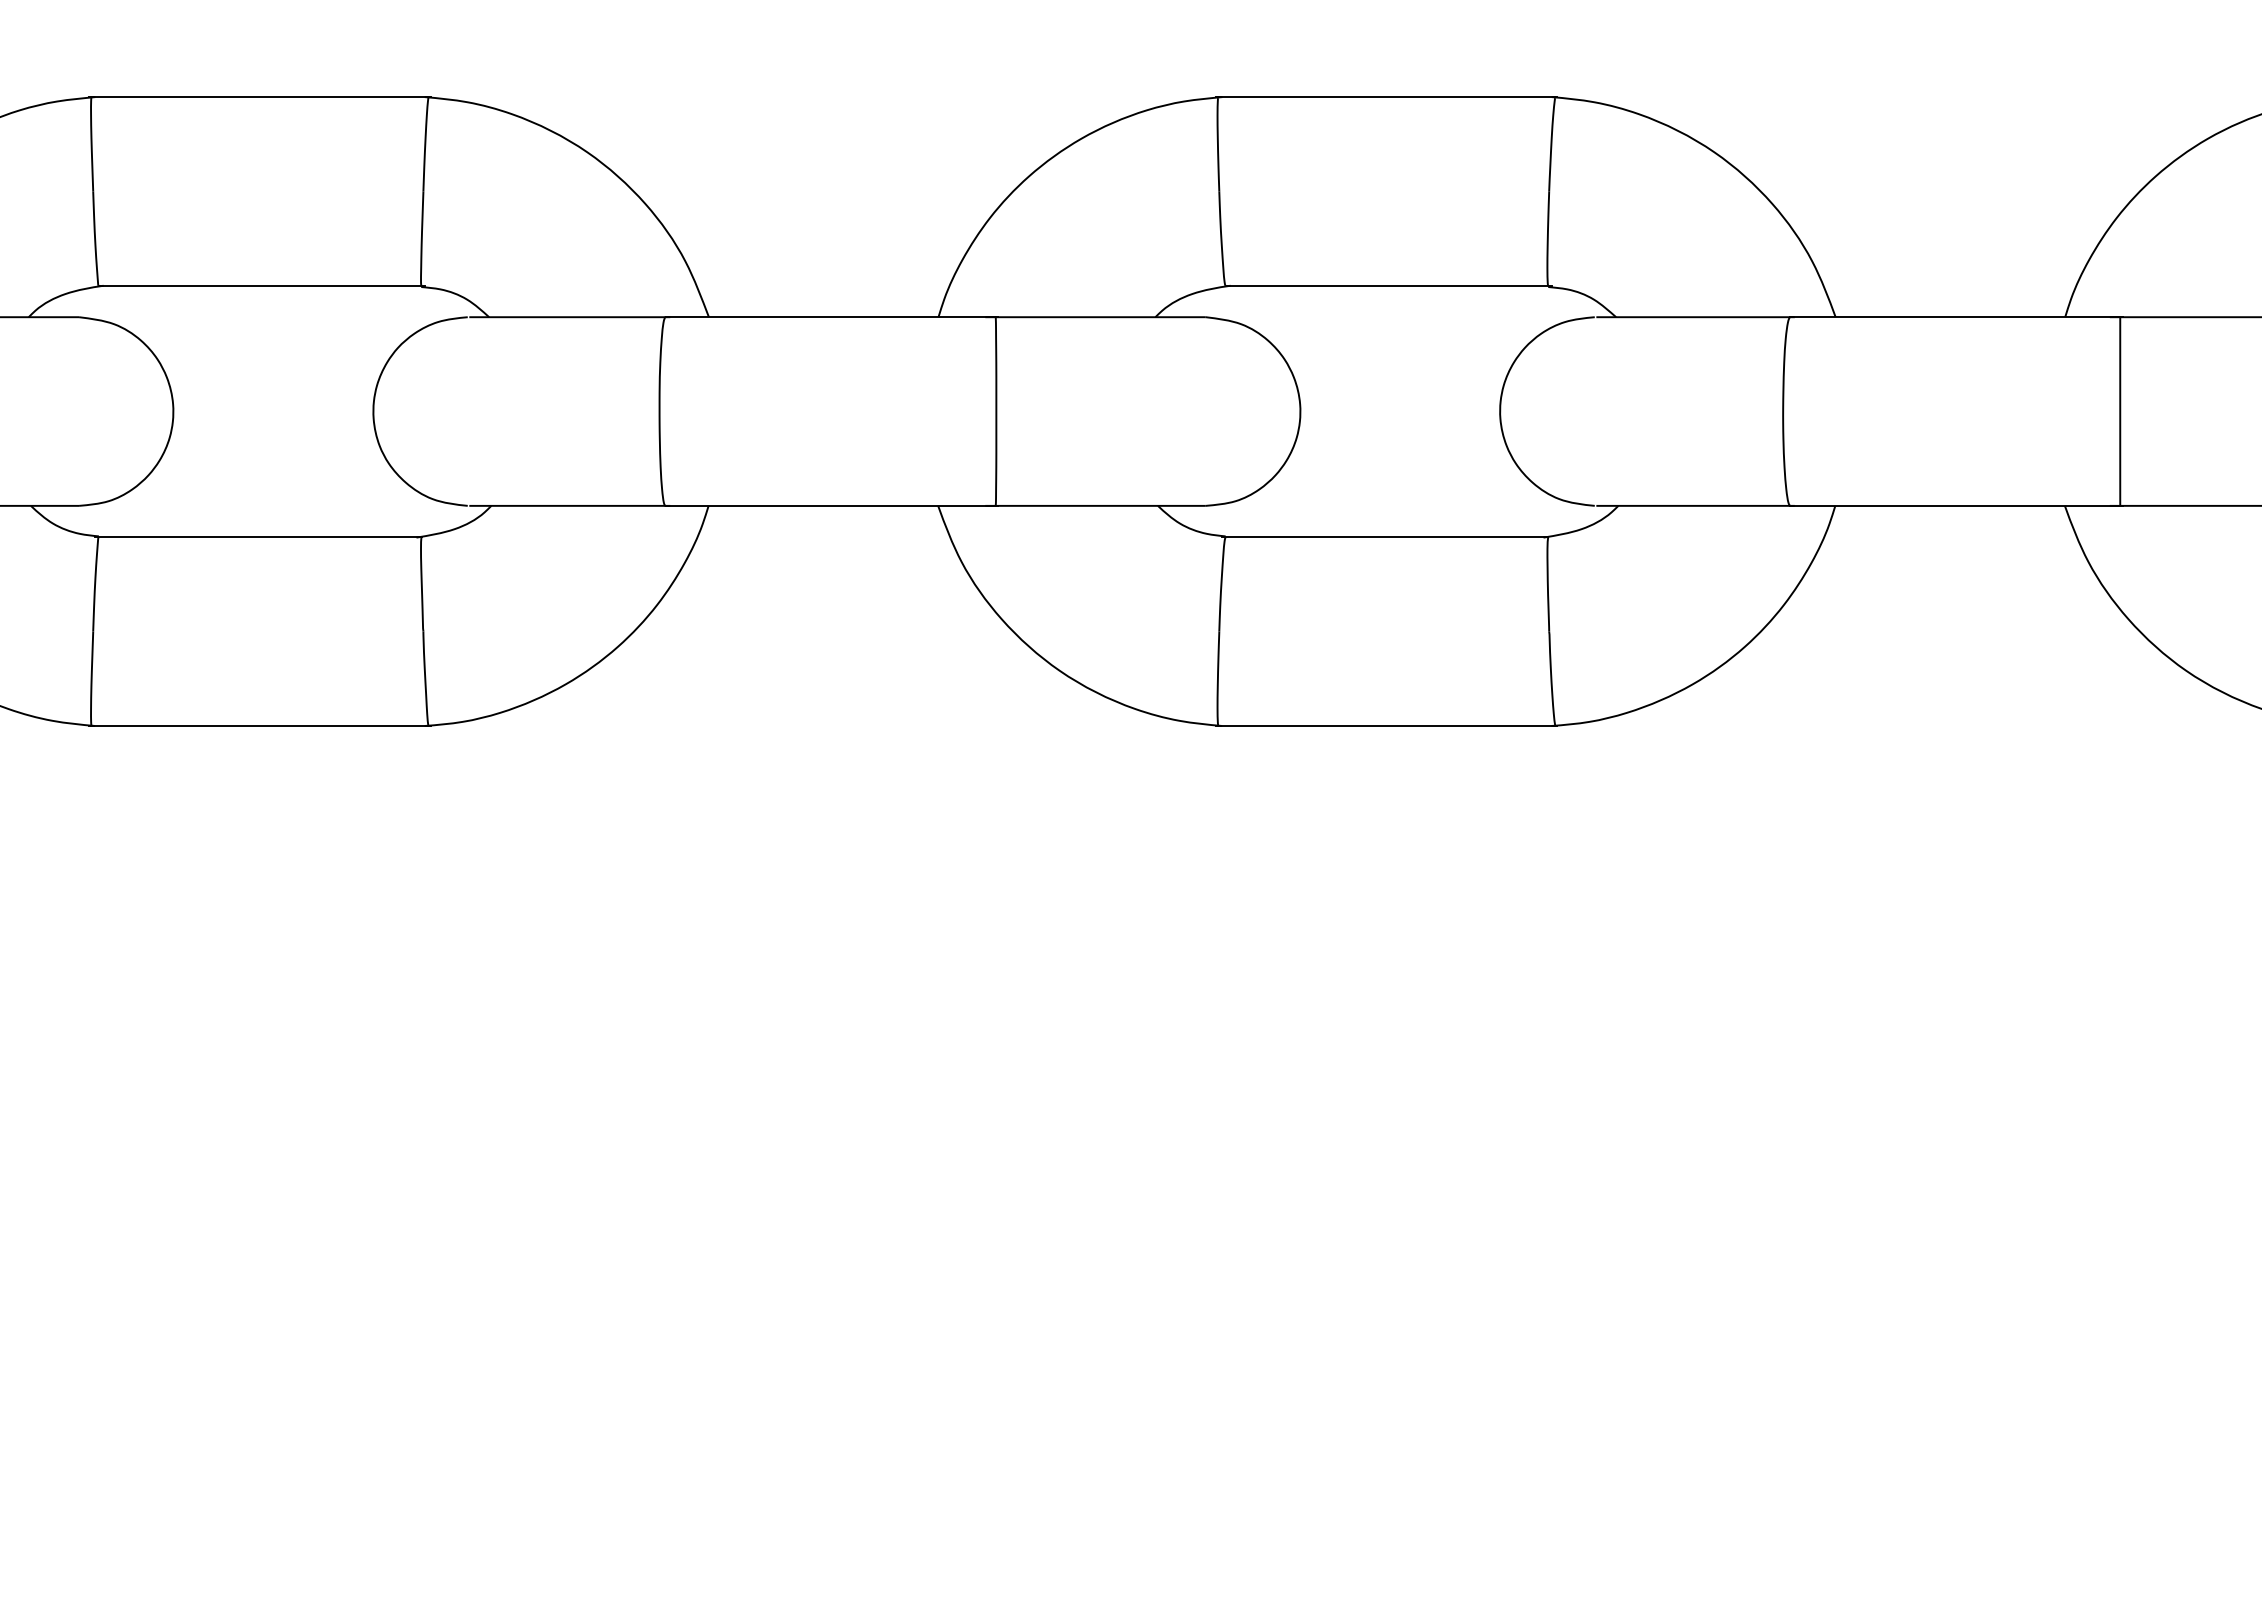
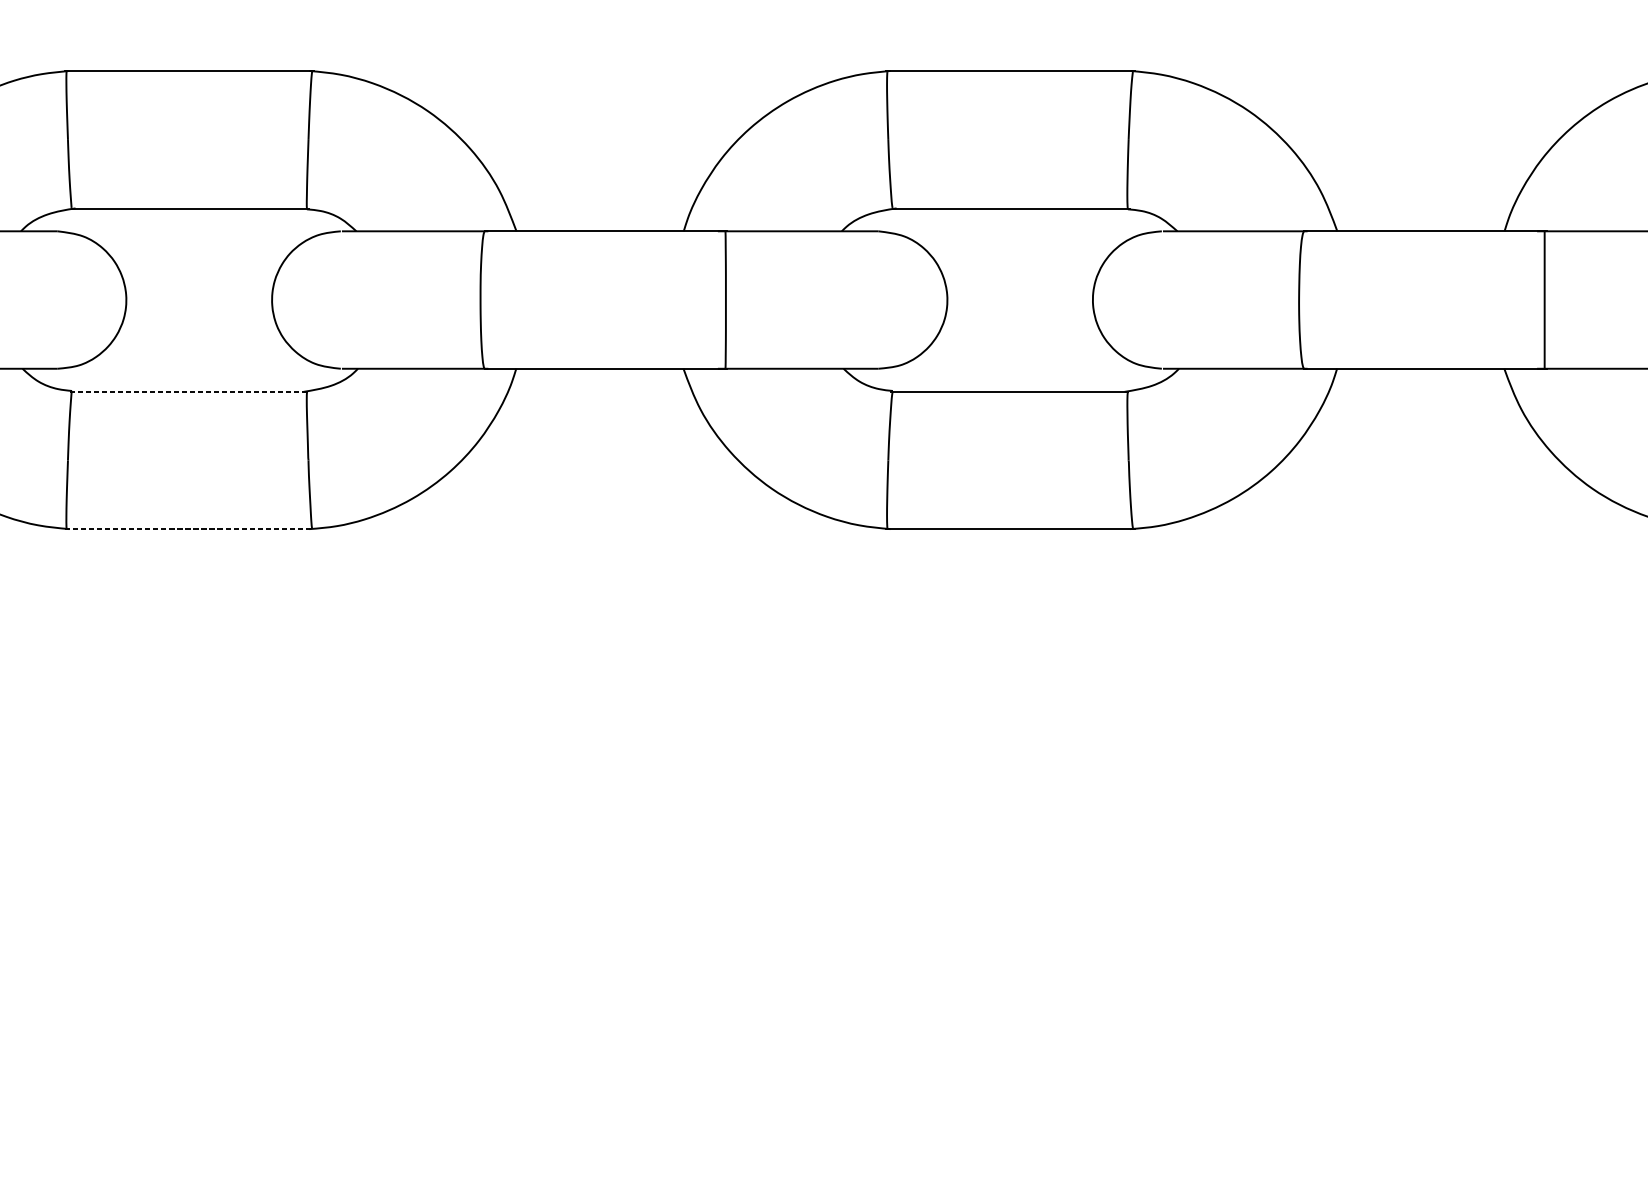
line: (257, 537) -> (187, 391), solid -> dashed
line: (260, 725) -> (189, 528), solid -> dashed

